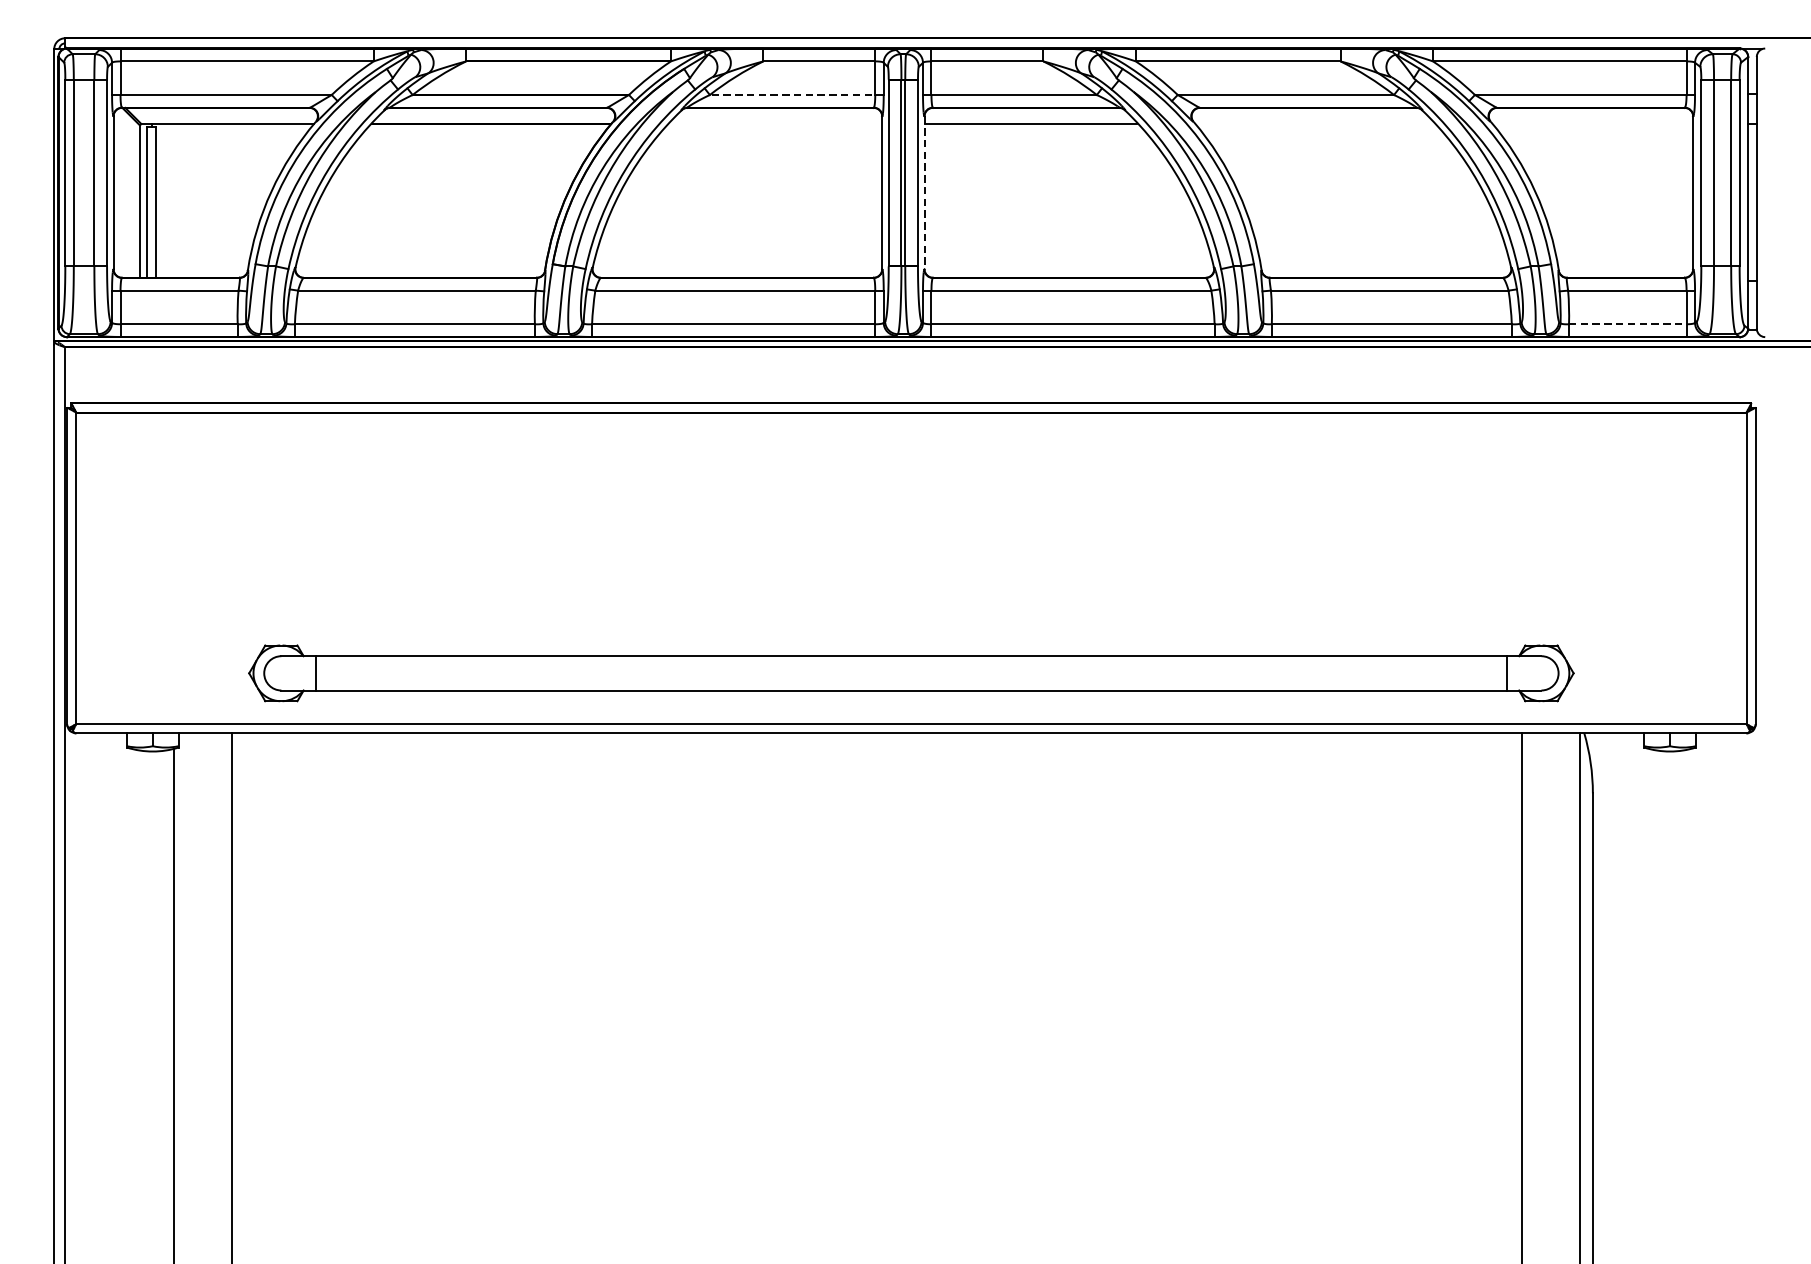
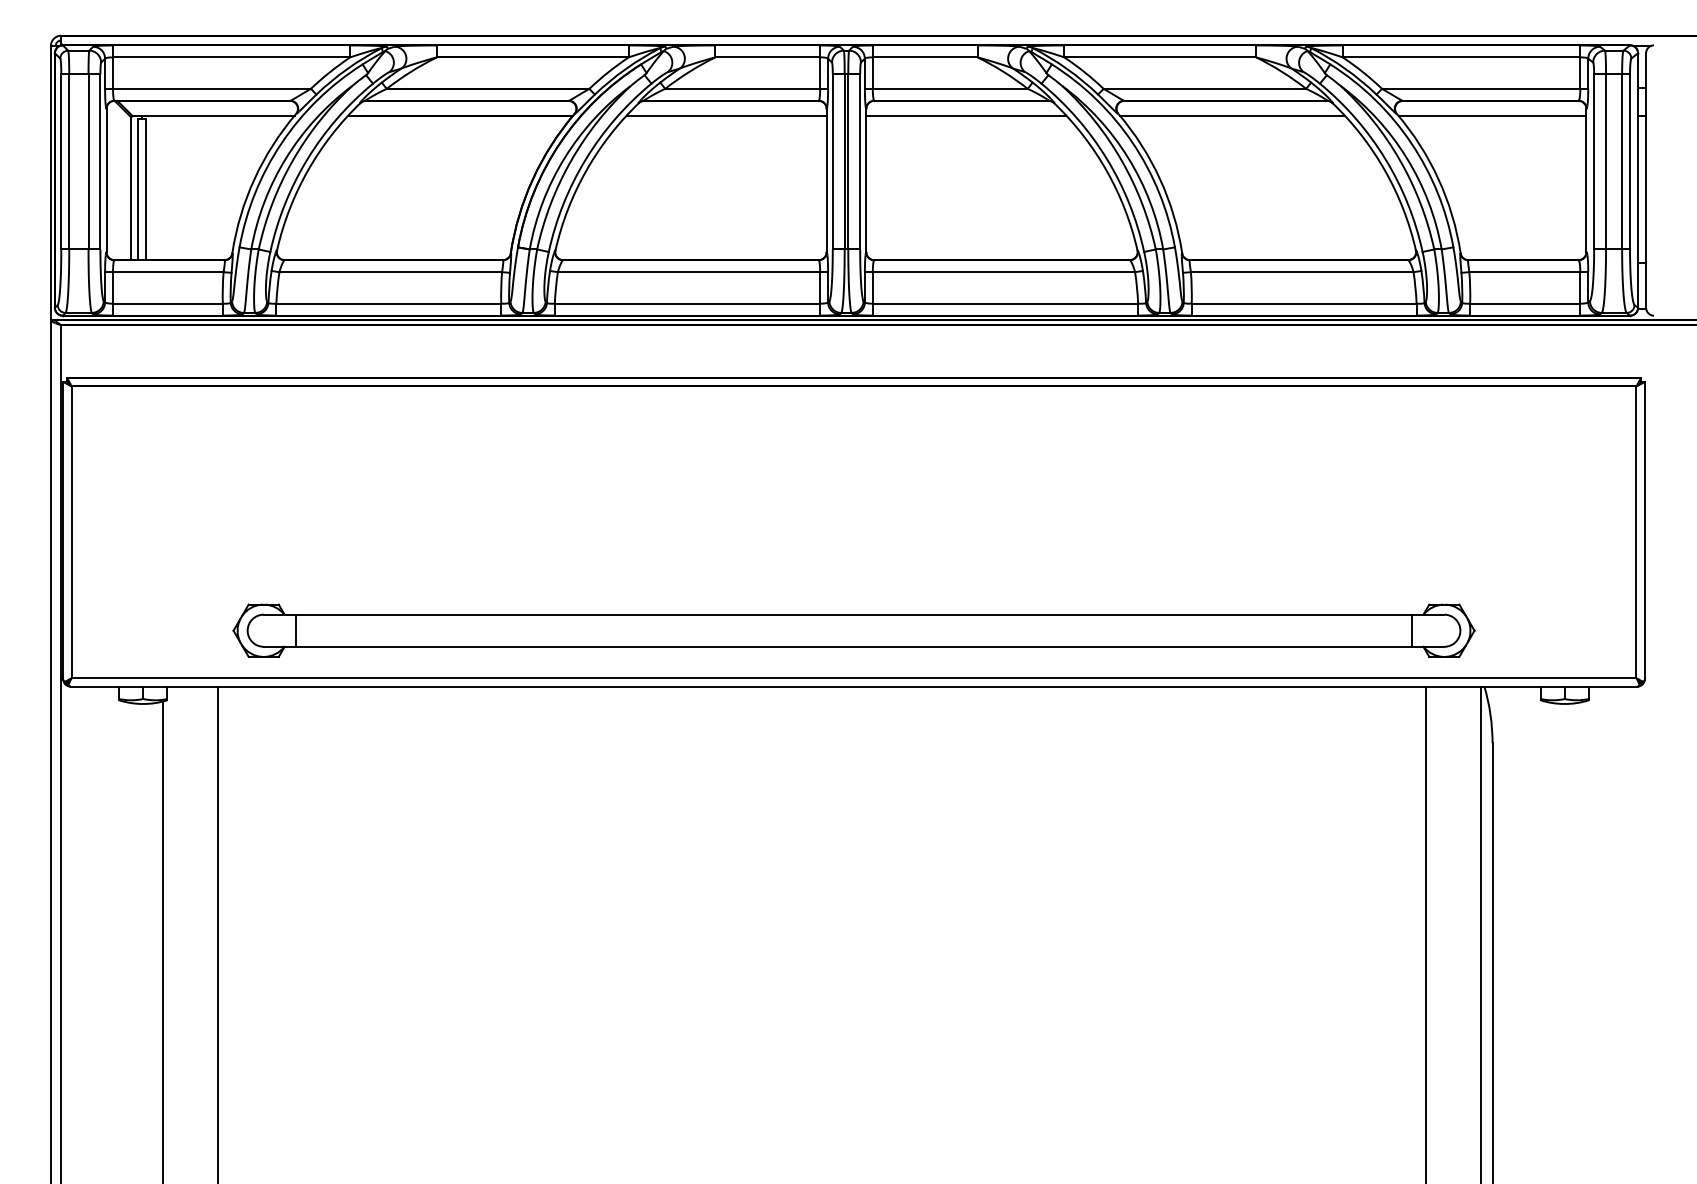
line: (796, 94) -> (746, 88), dashed -> solid
line: (775, 124) -> (726, 116), added
line: (1315, 124) -> (1232, 116), added
line: (1592, 124) -> (1492, 116), added
line: (924, 192) -> (866, 180), dashed -> solid
line: (1628, 324) -> (1525, 303), dashed -> solid

